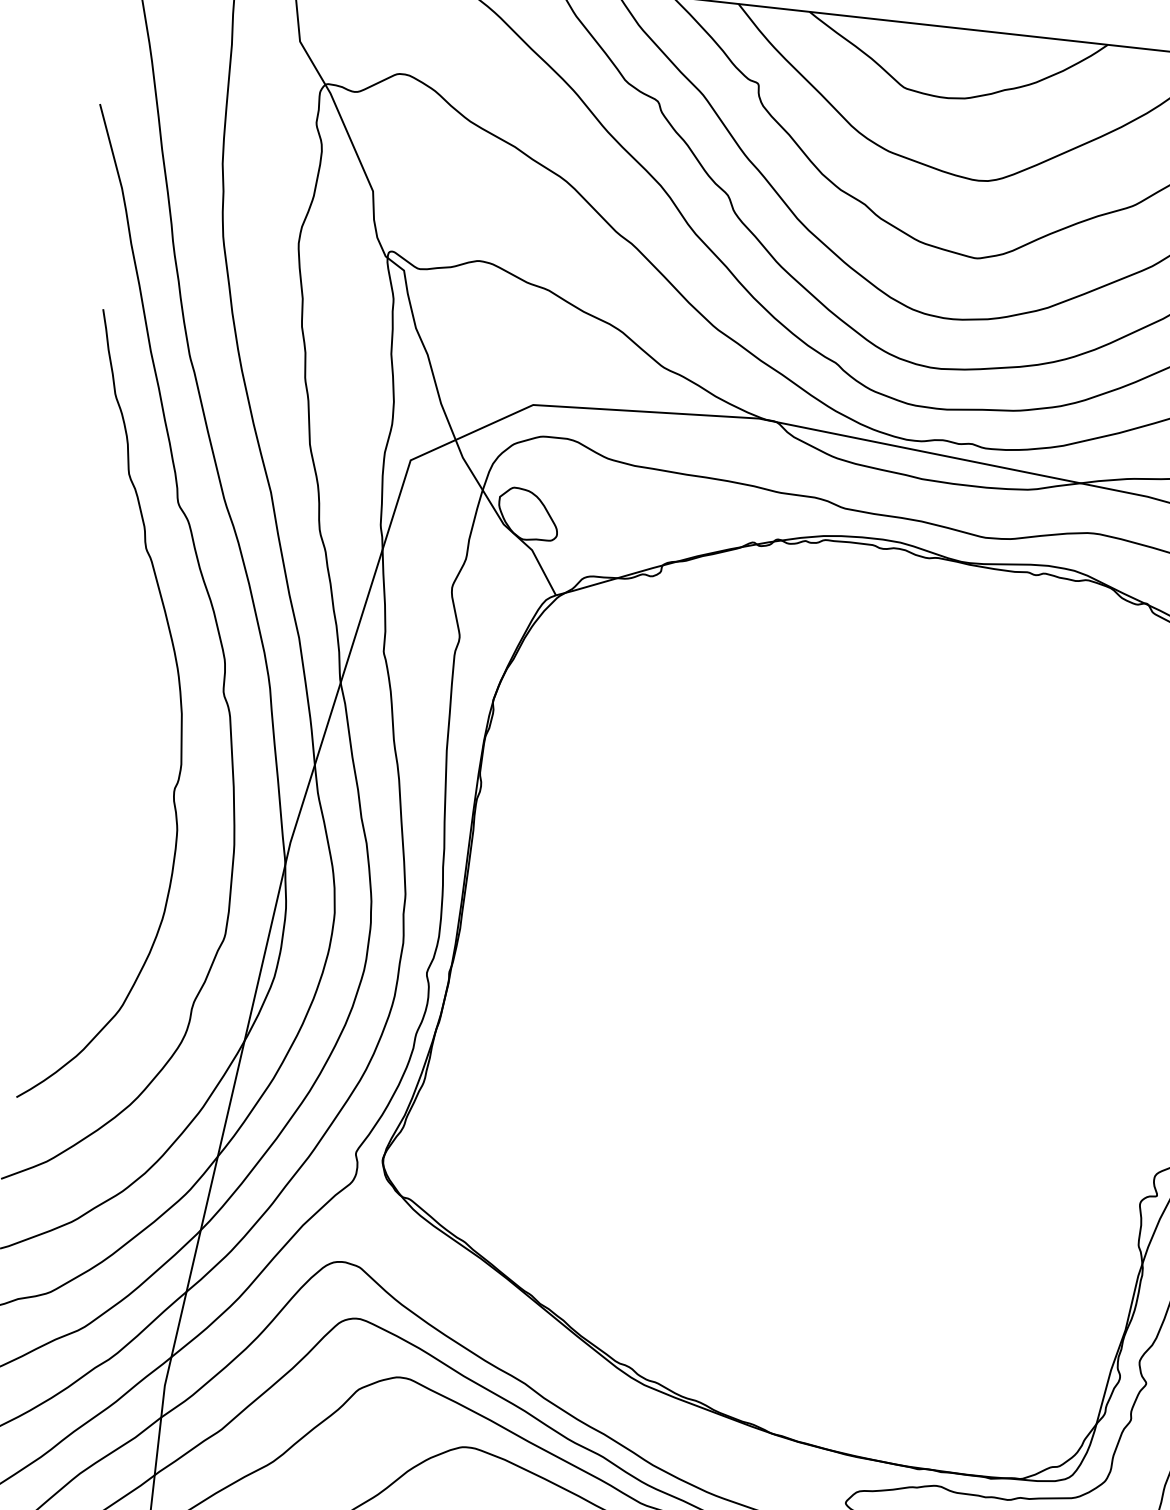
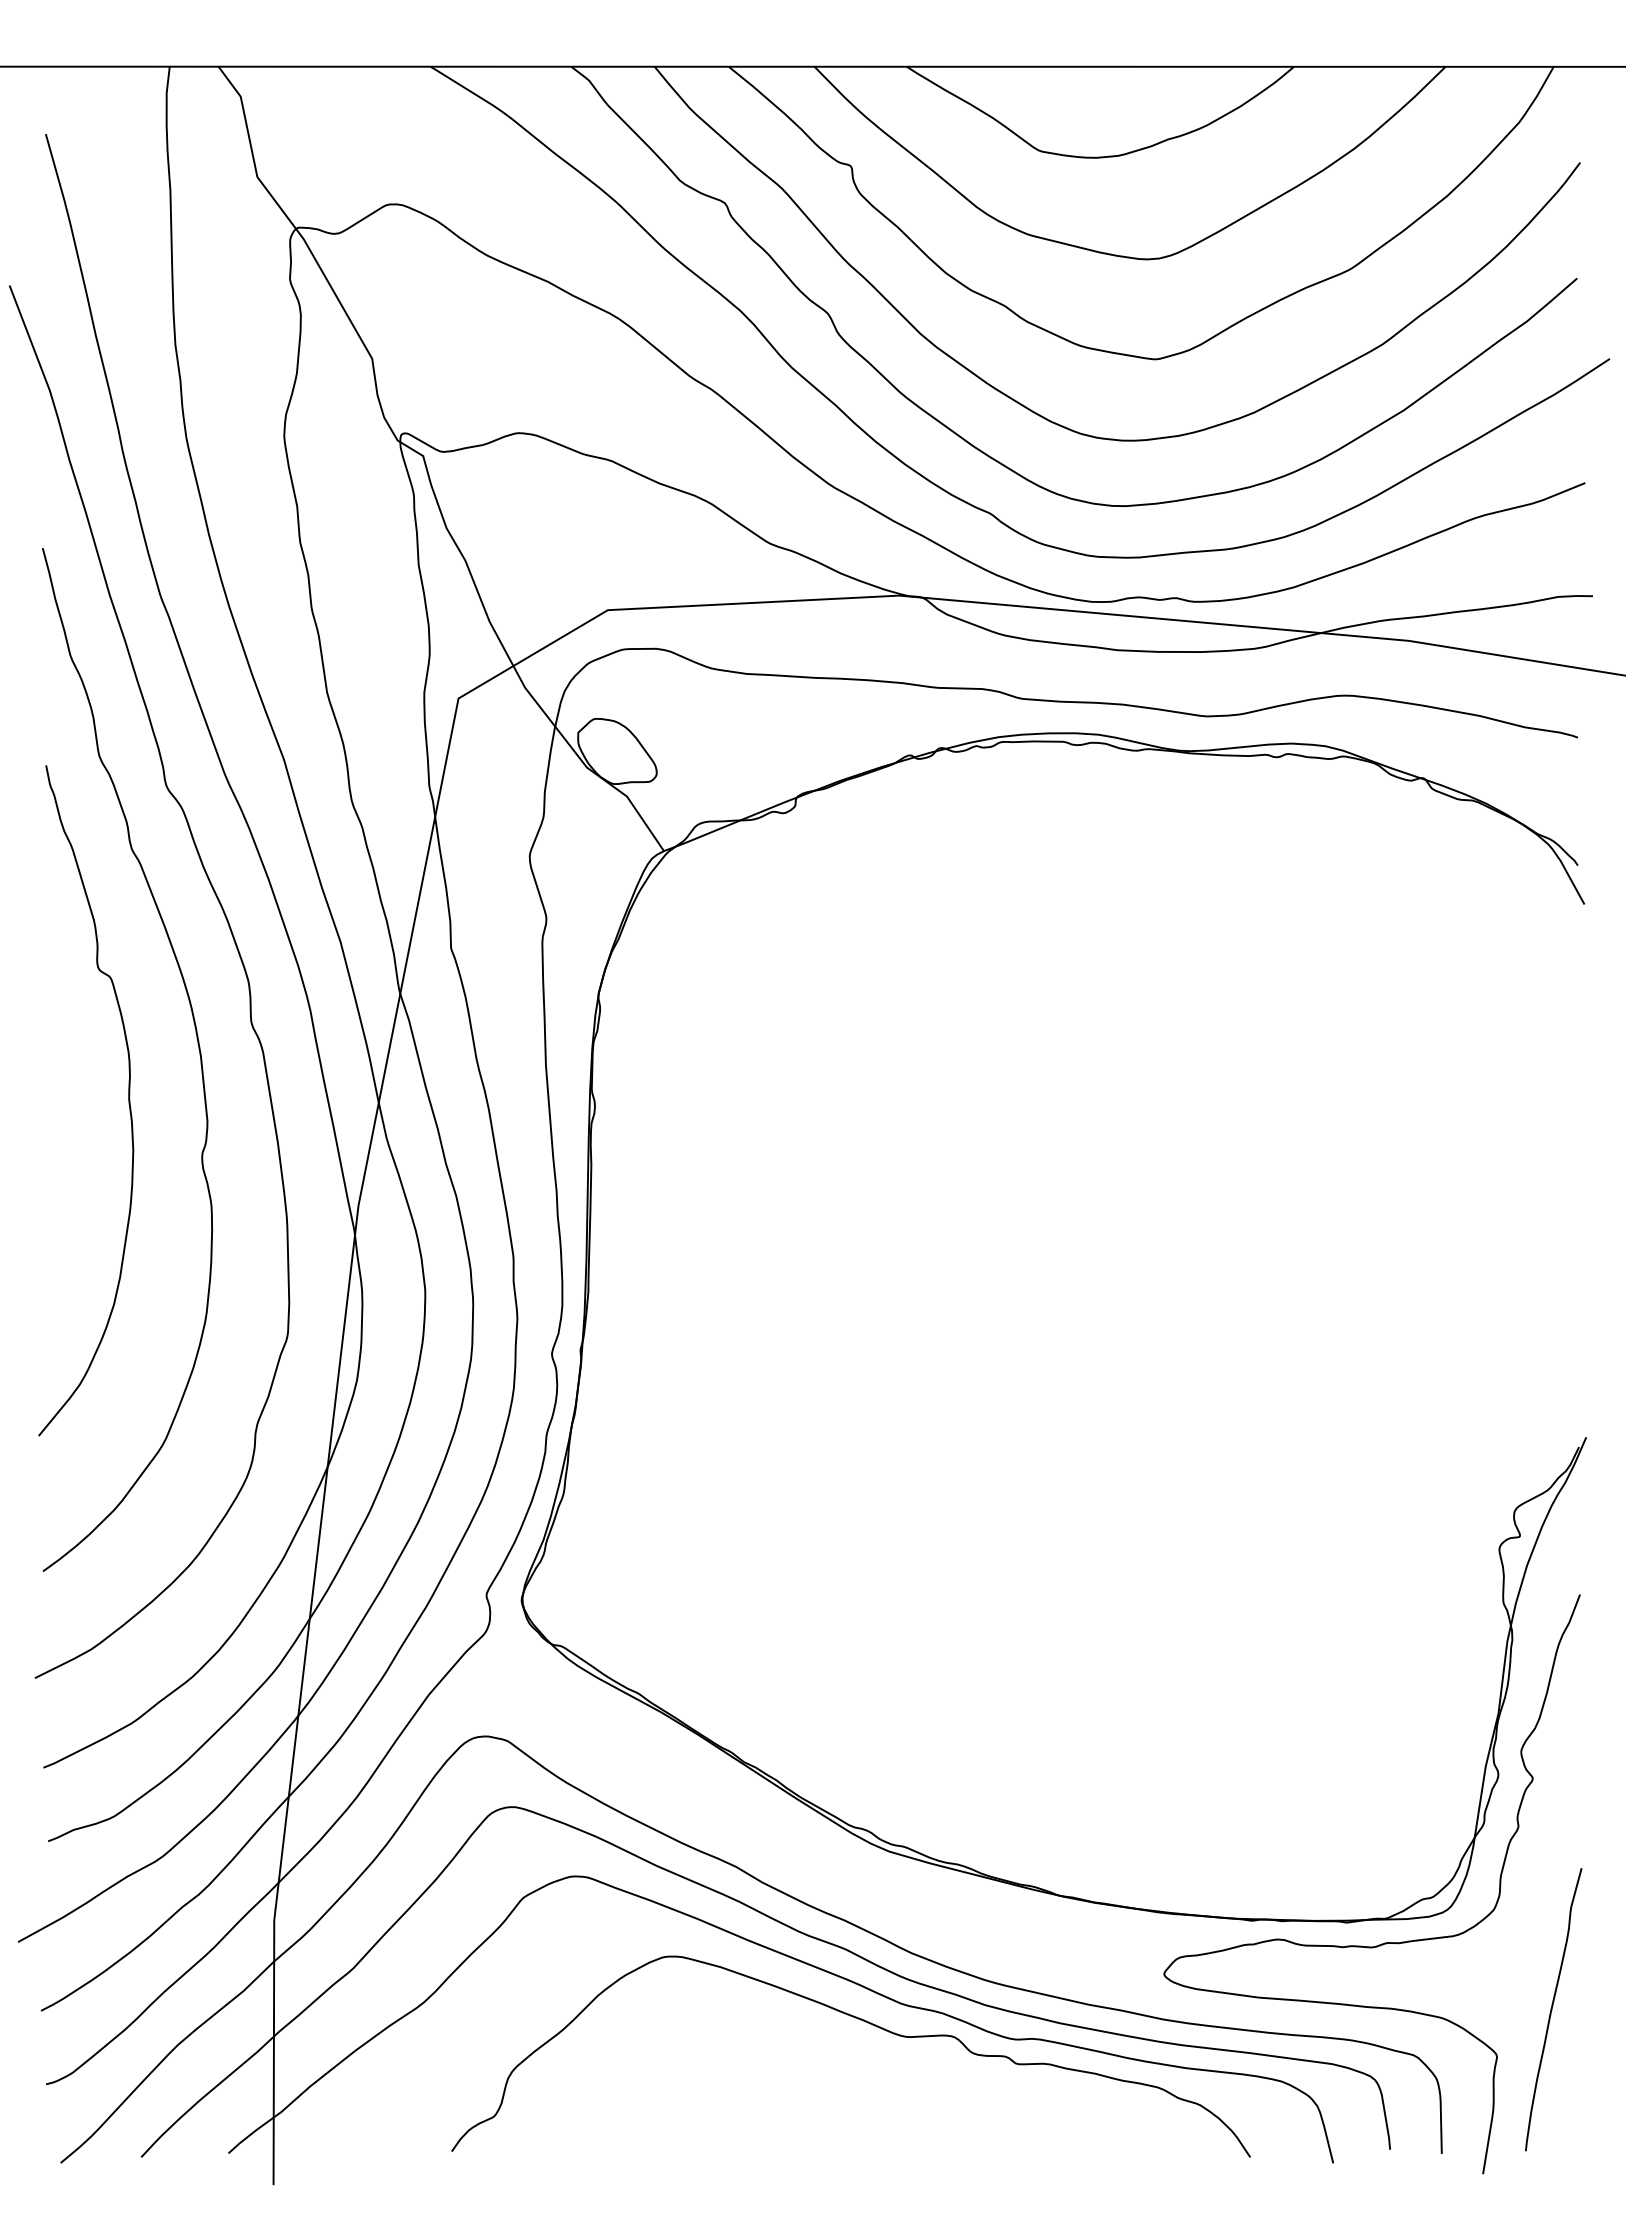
curve: (122, 741) -> (128, 1100), added

